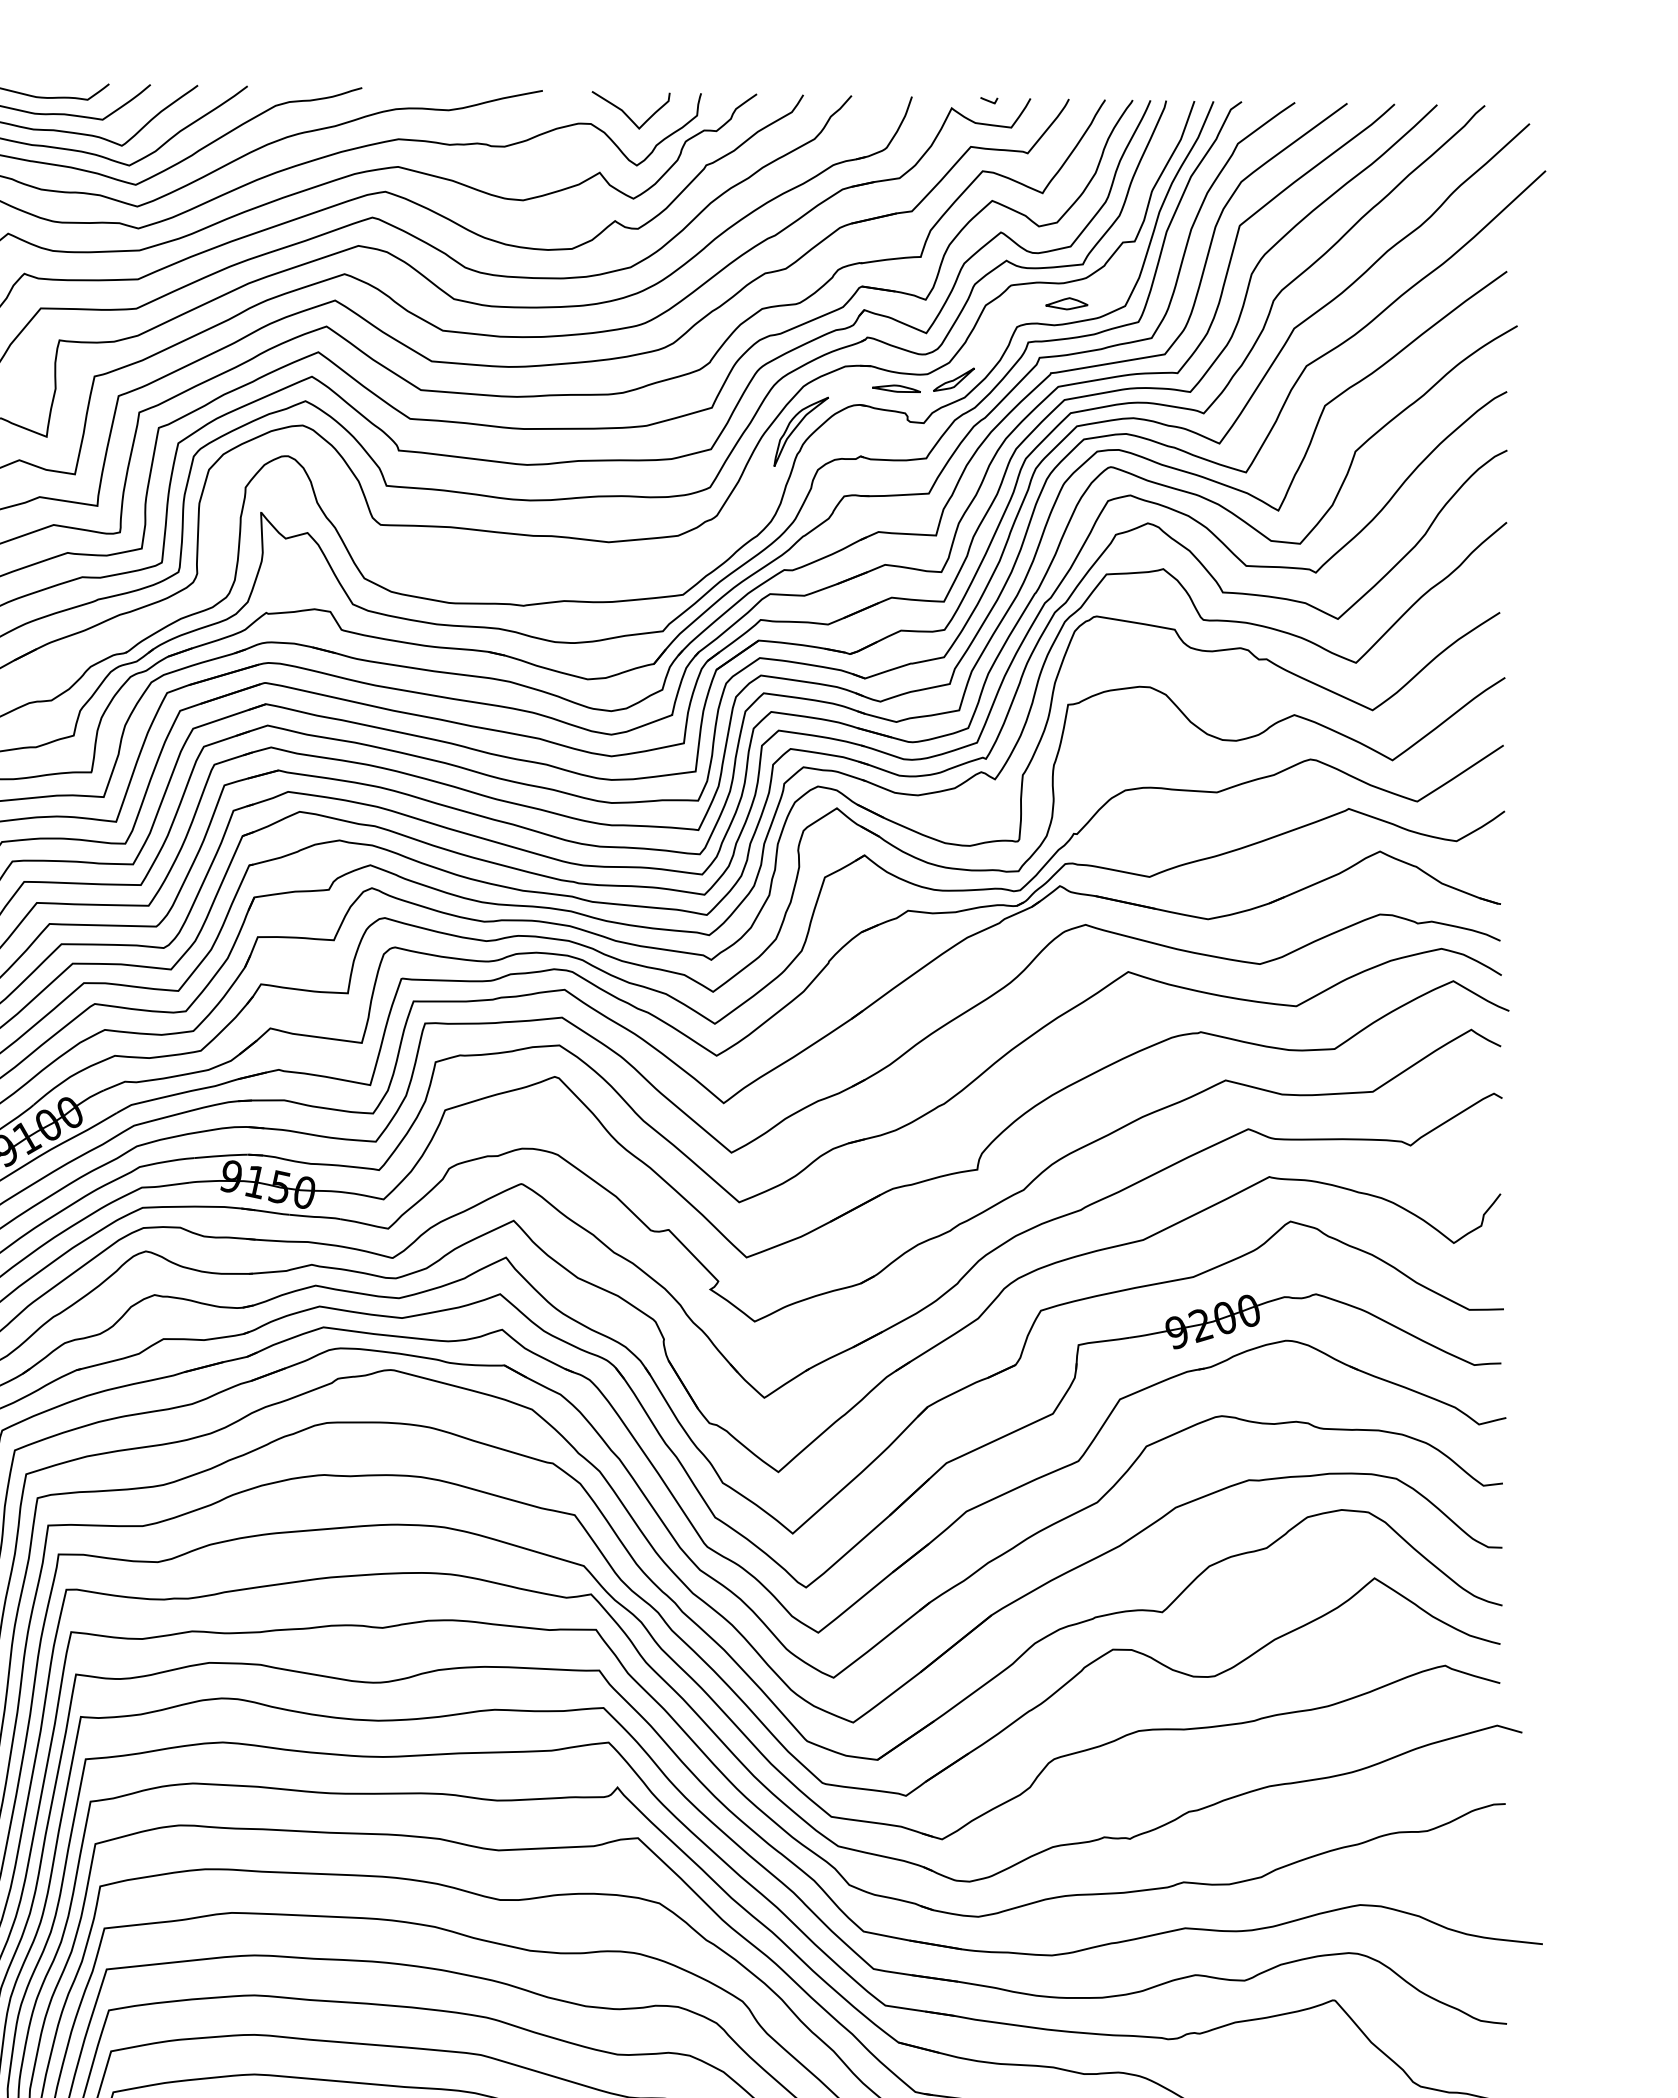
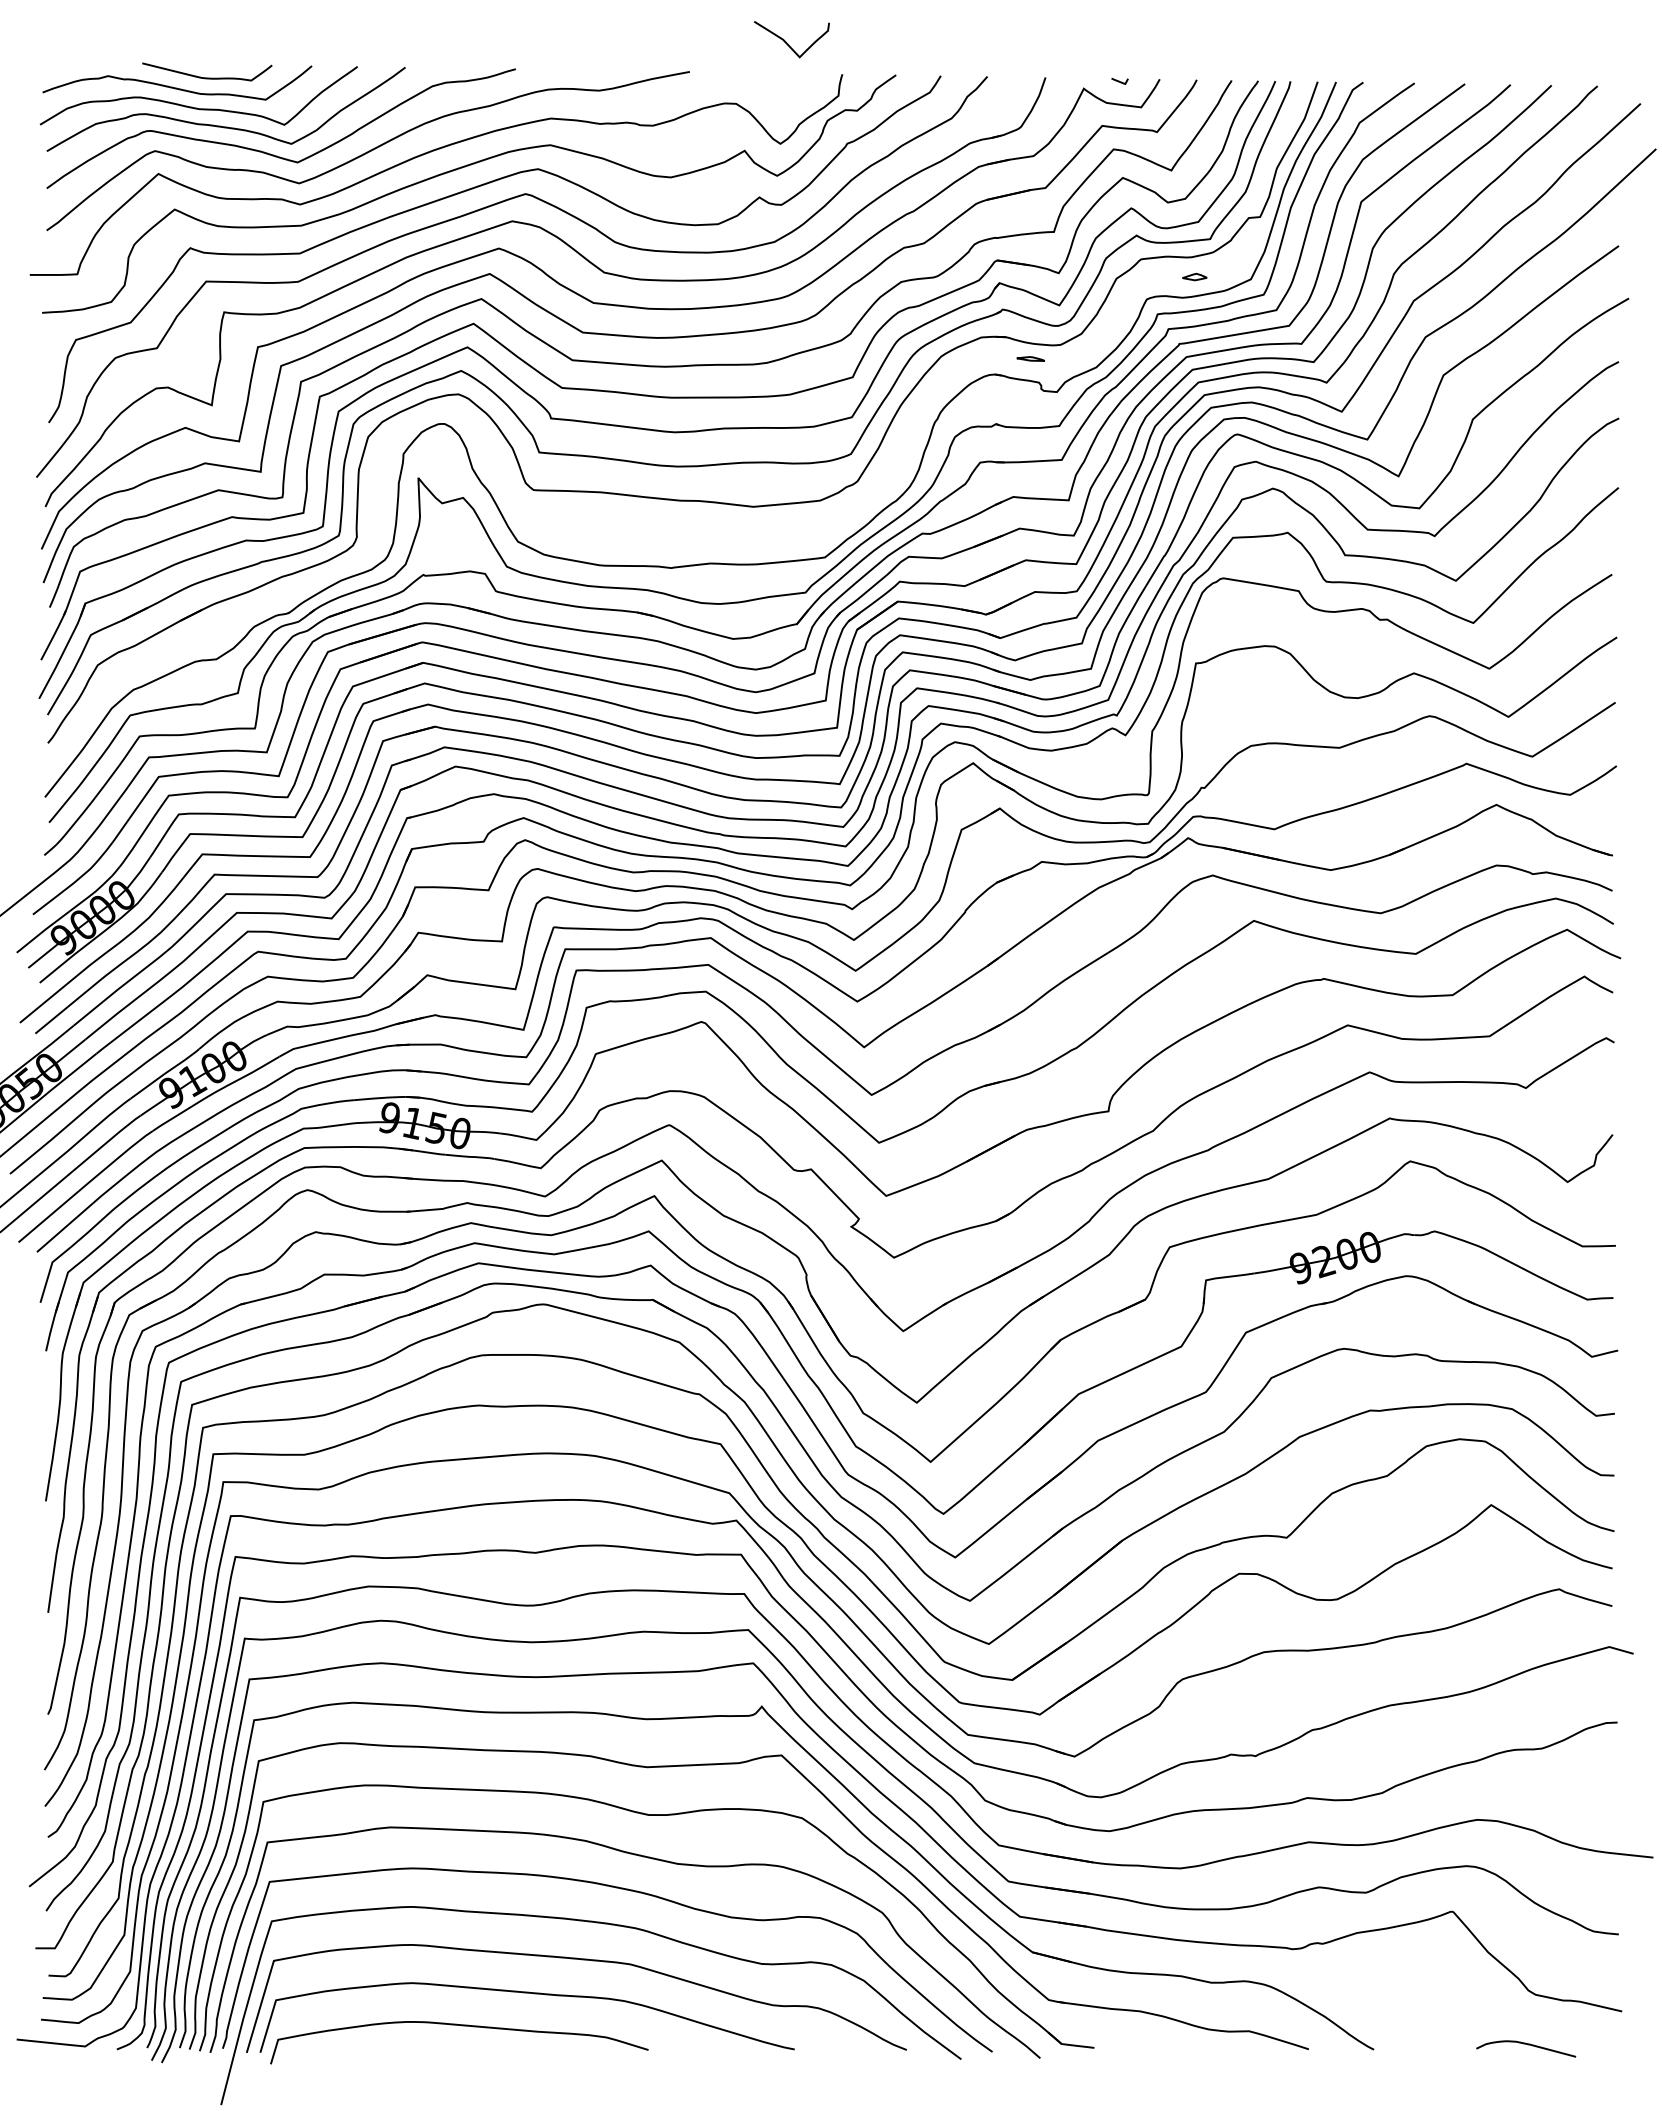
curve: (626, 113) -> (787, 42), moved
part: (1066, 303) -> (1194, 276), size x0.6
part: (953, 378) -> (1085, 349), removed
part: (896, 388) -> (1030, 358), size x0.6
part: (800, 431) -> (938, 400), removed

